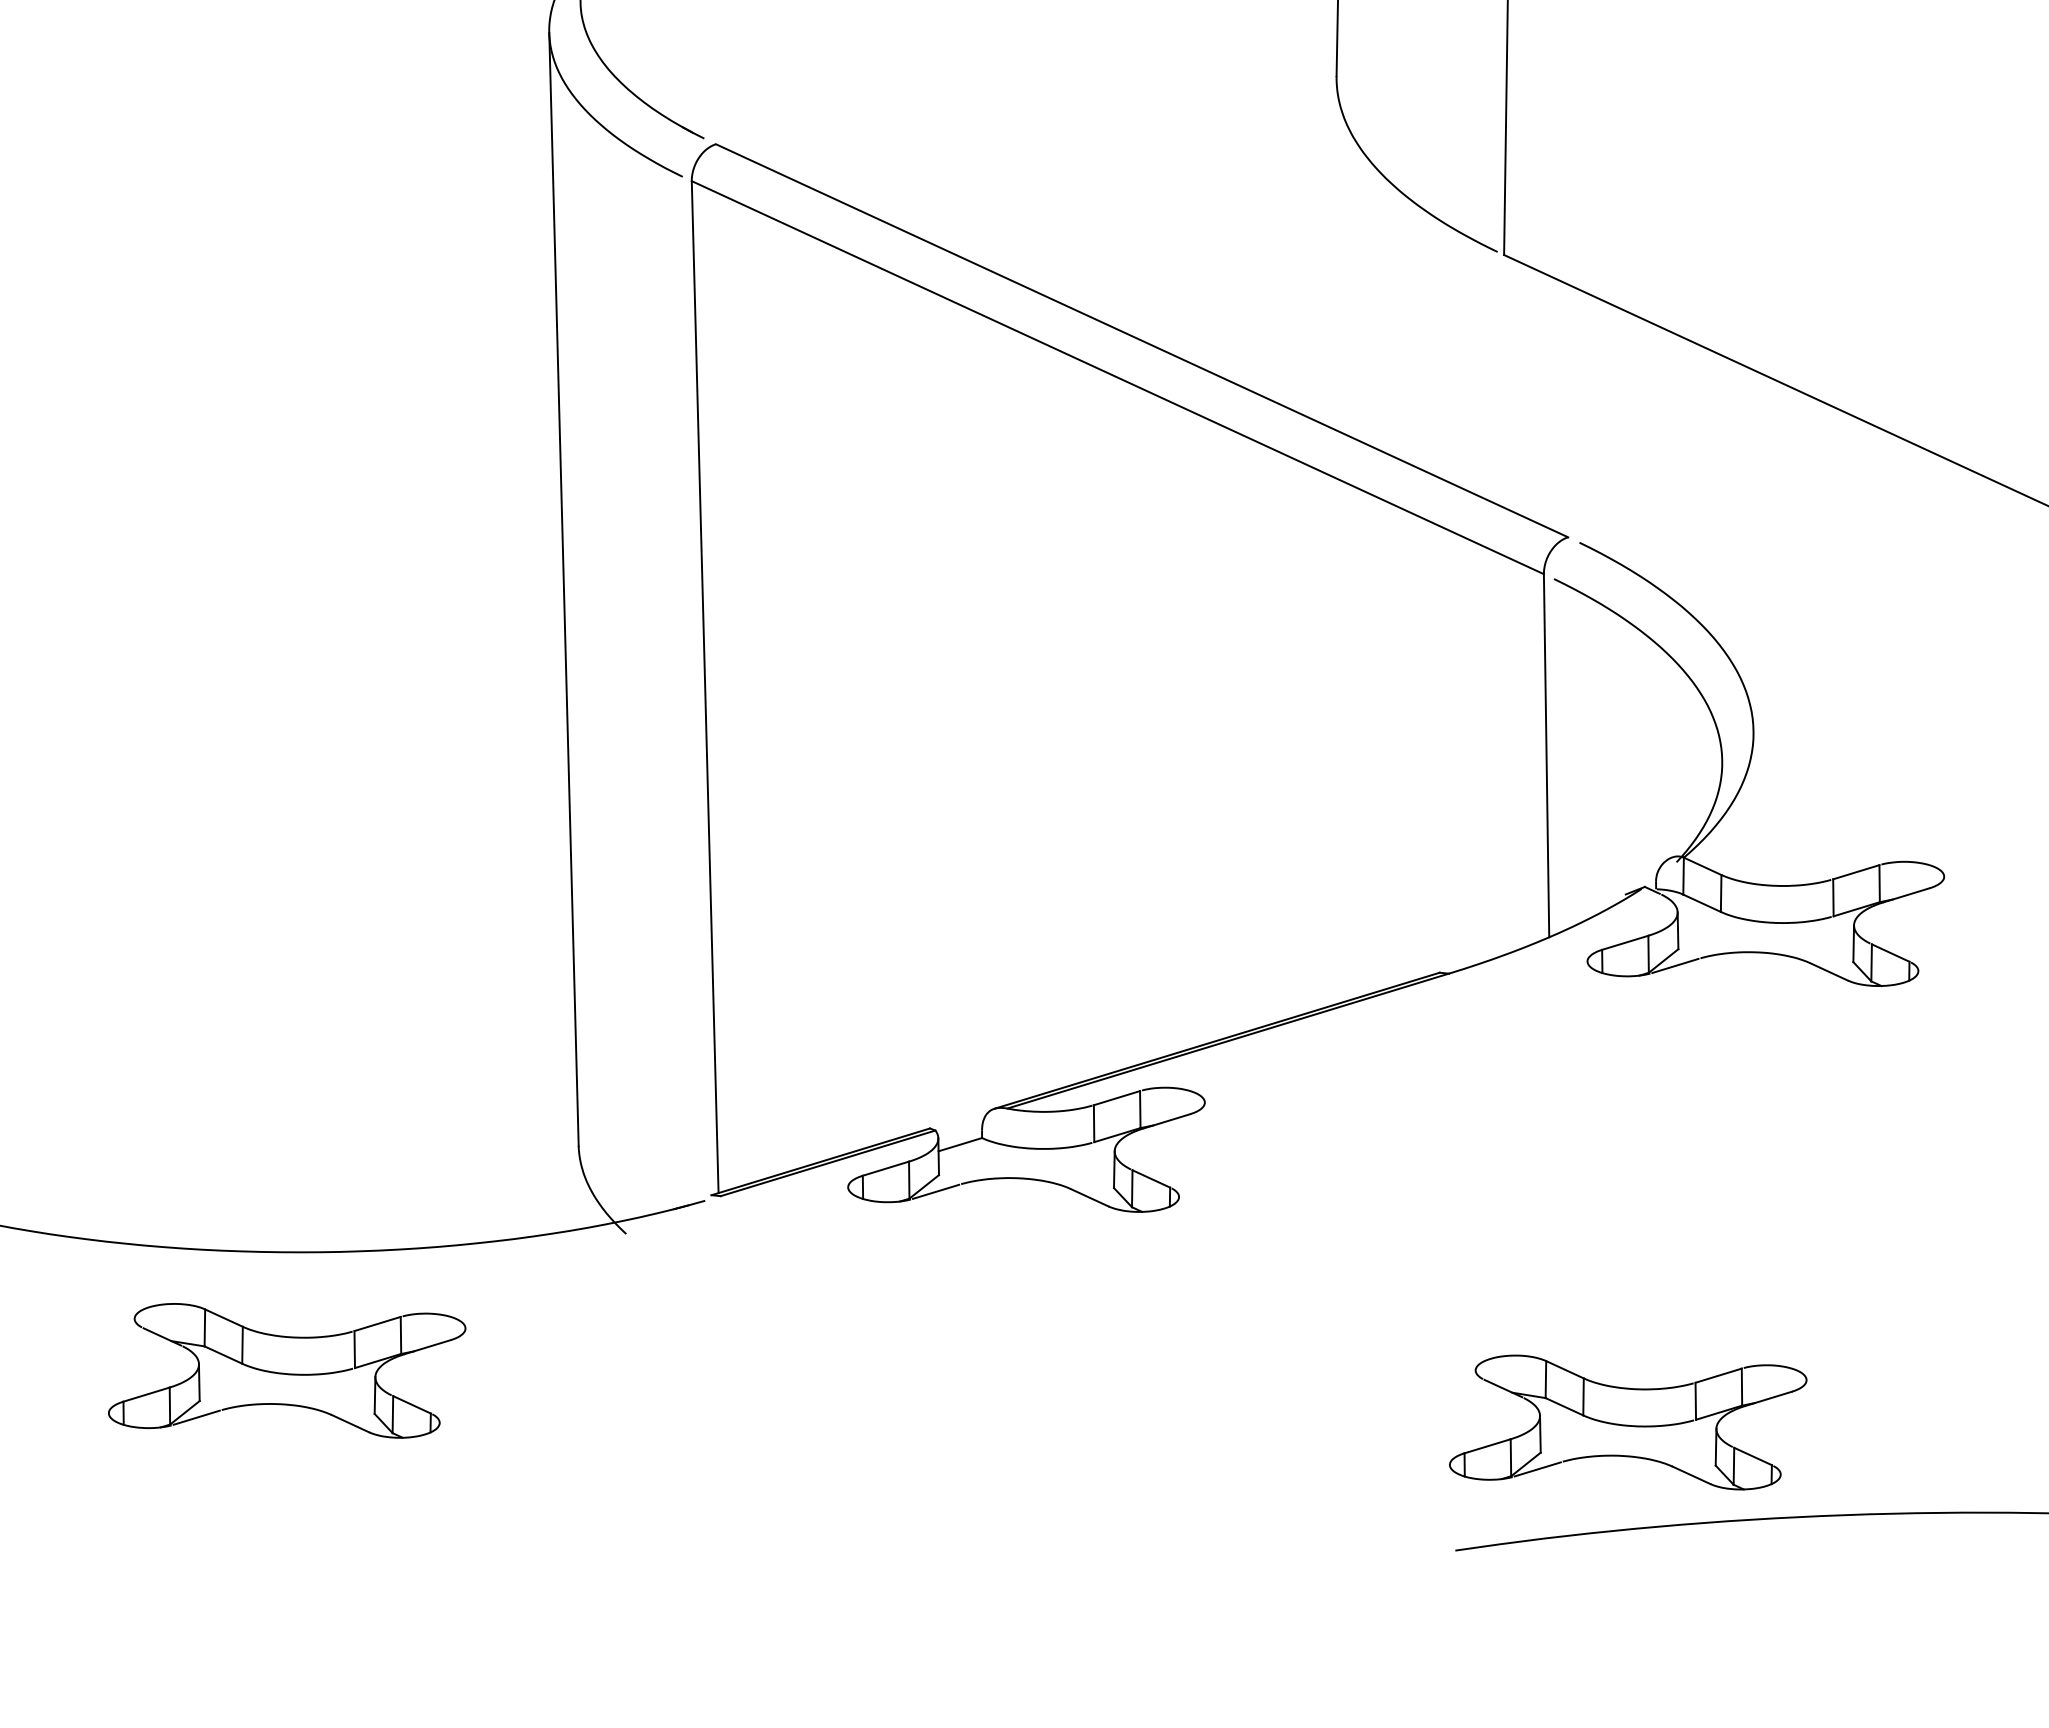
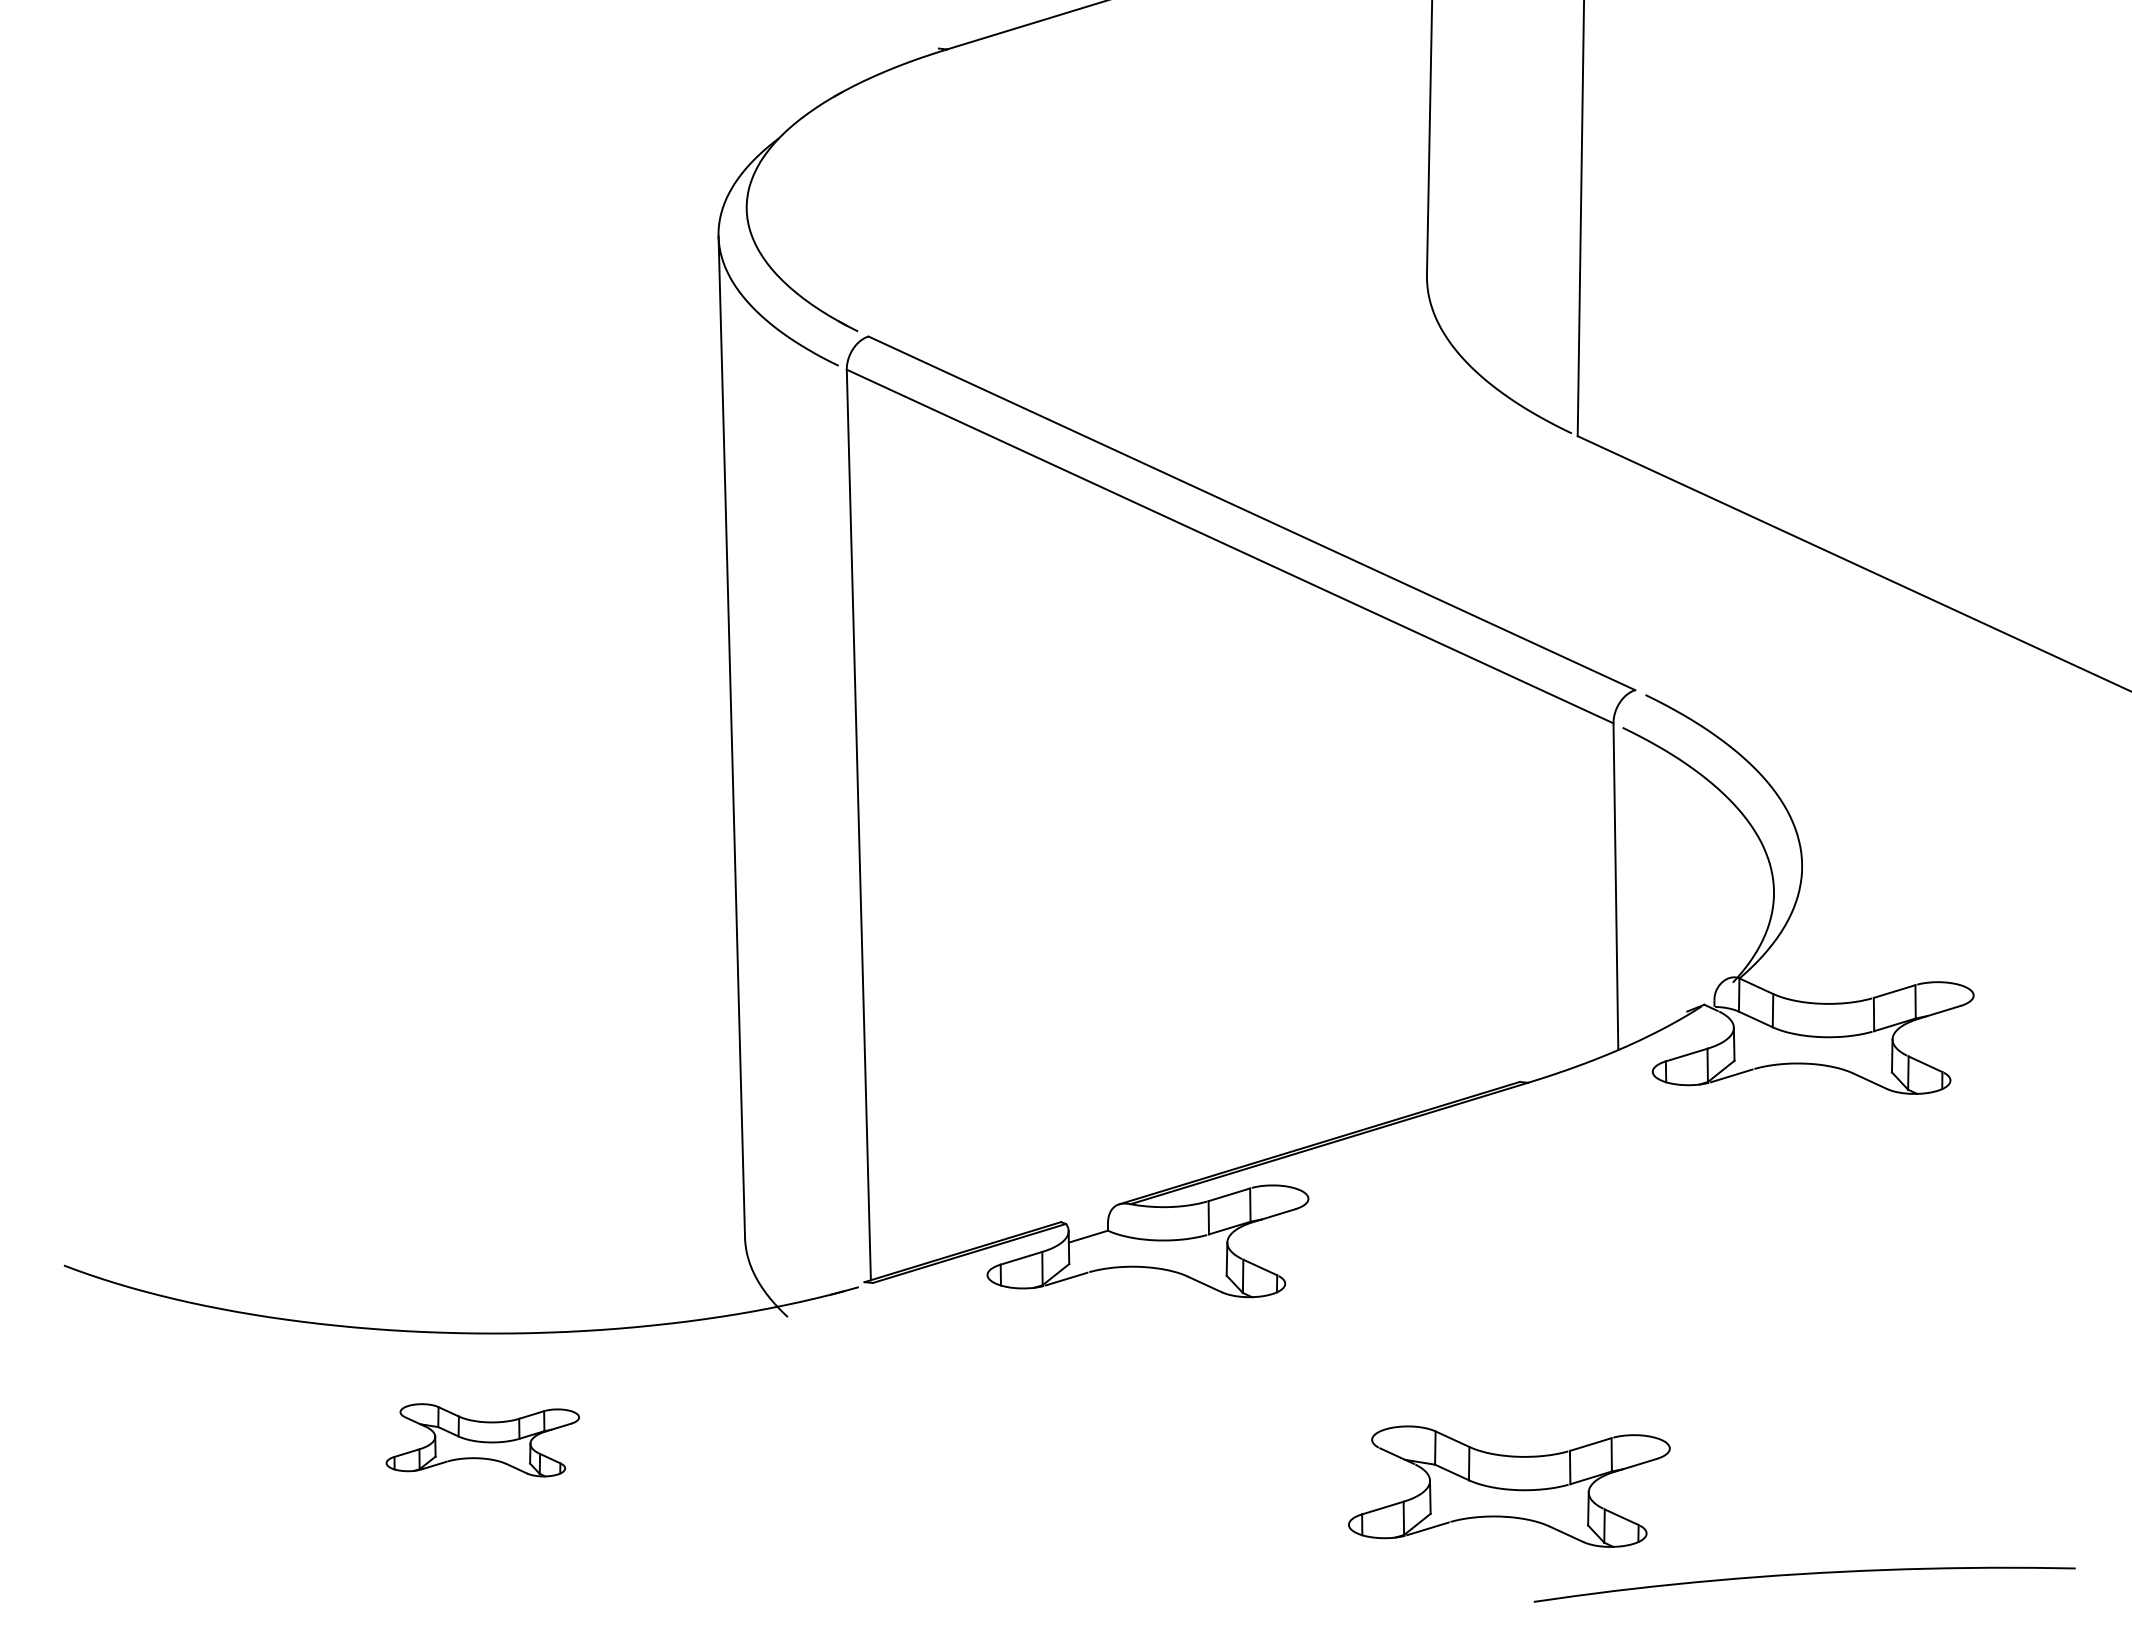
part: (286, 1371) -> (482, 1440), size x0.6
part: (1628, 1422) -> (1509, 1486), moved

